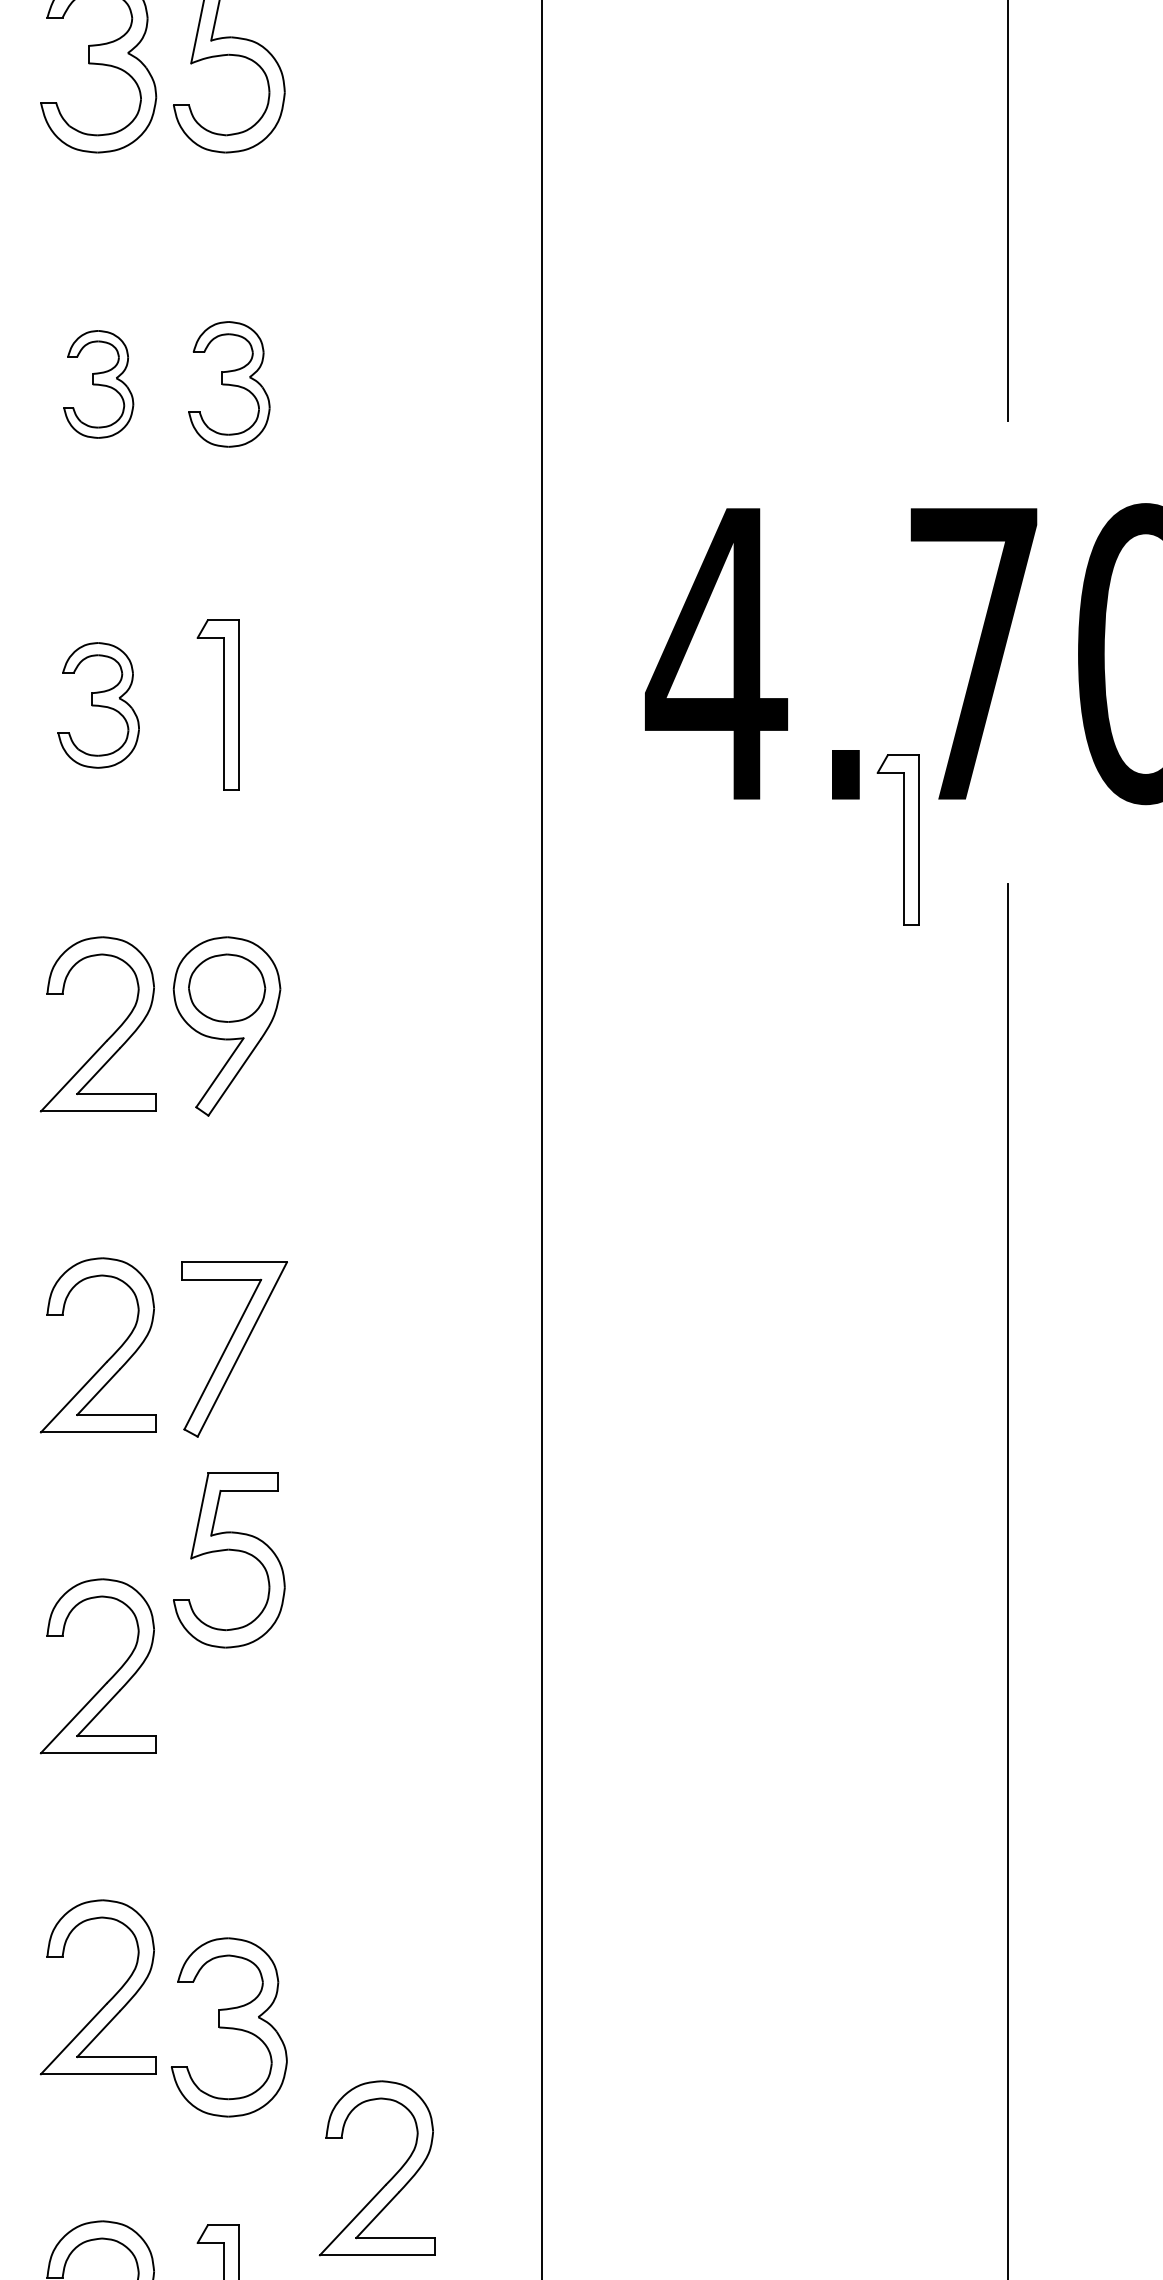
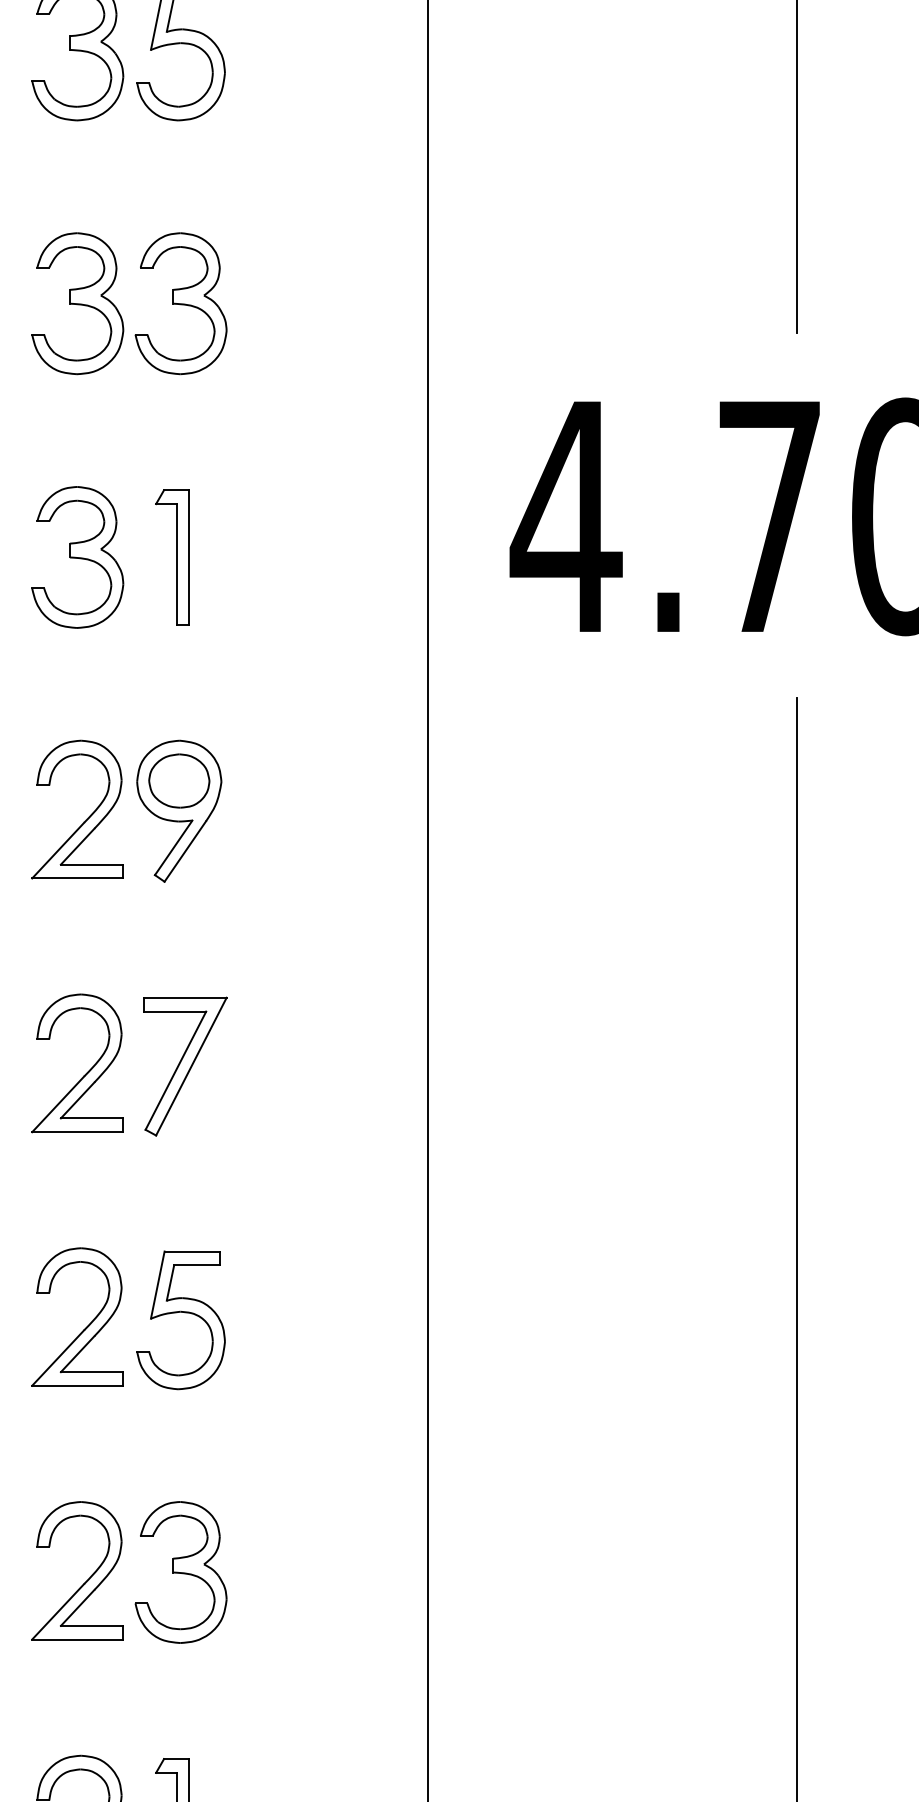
part: (98, 384) -> (77, 303), size x1.67
part: (229, 384) -> (181, 303), size x1.43
part: (98, 705) -> (77, 557), size x1.43
part: (897, 839) -> (709, 663), removed
part: (229, 1550) -> (181, 1312), moved
part: (228, 2027) -> (180, 1572), moved
part: (388, 2180) -> (306, 1723), removed

